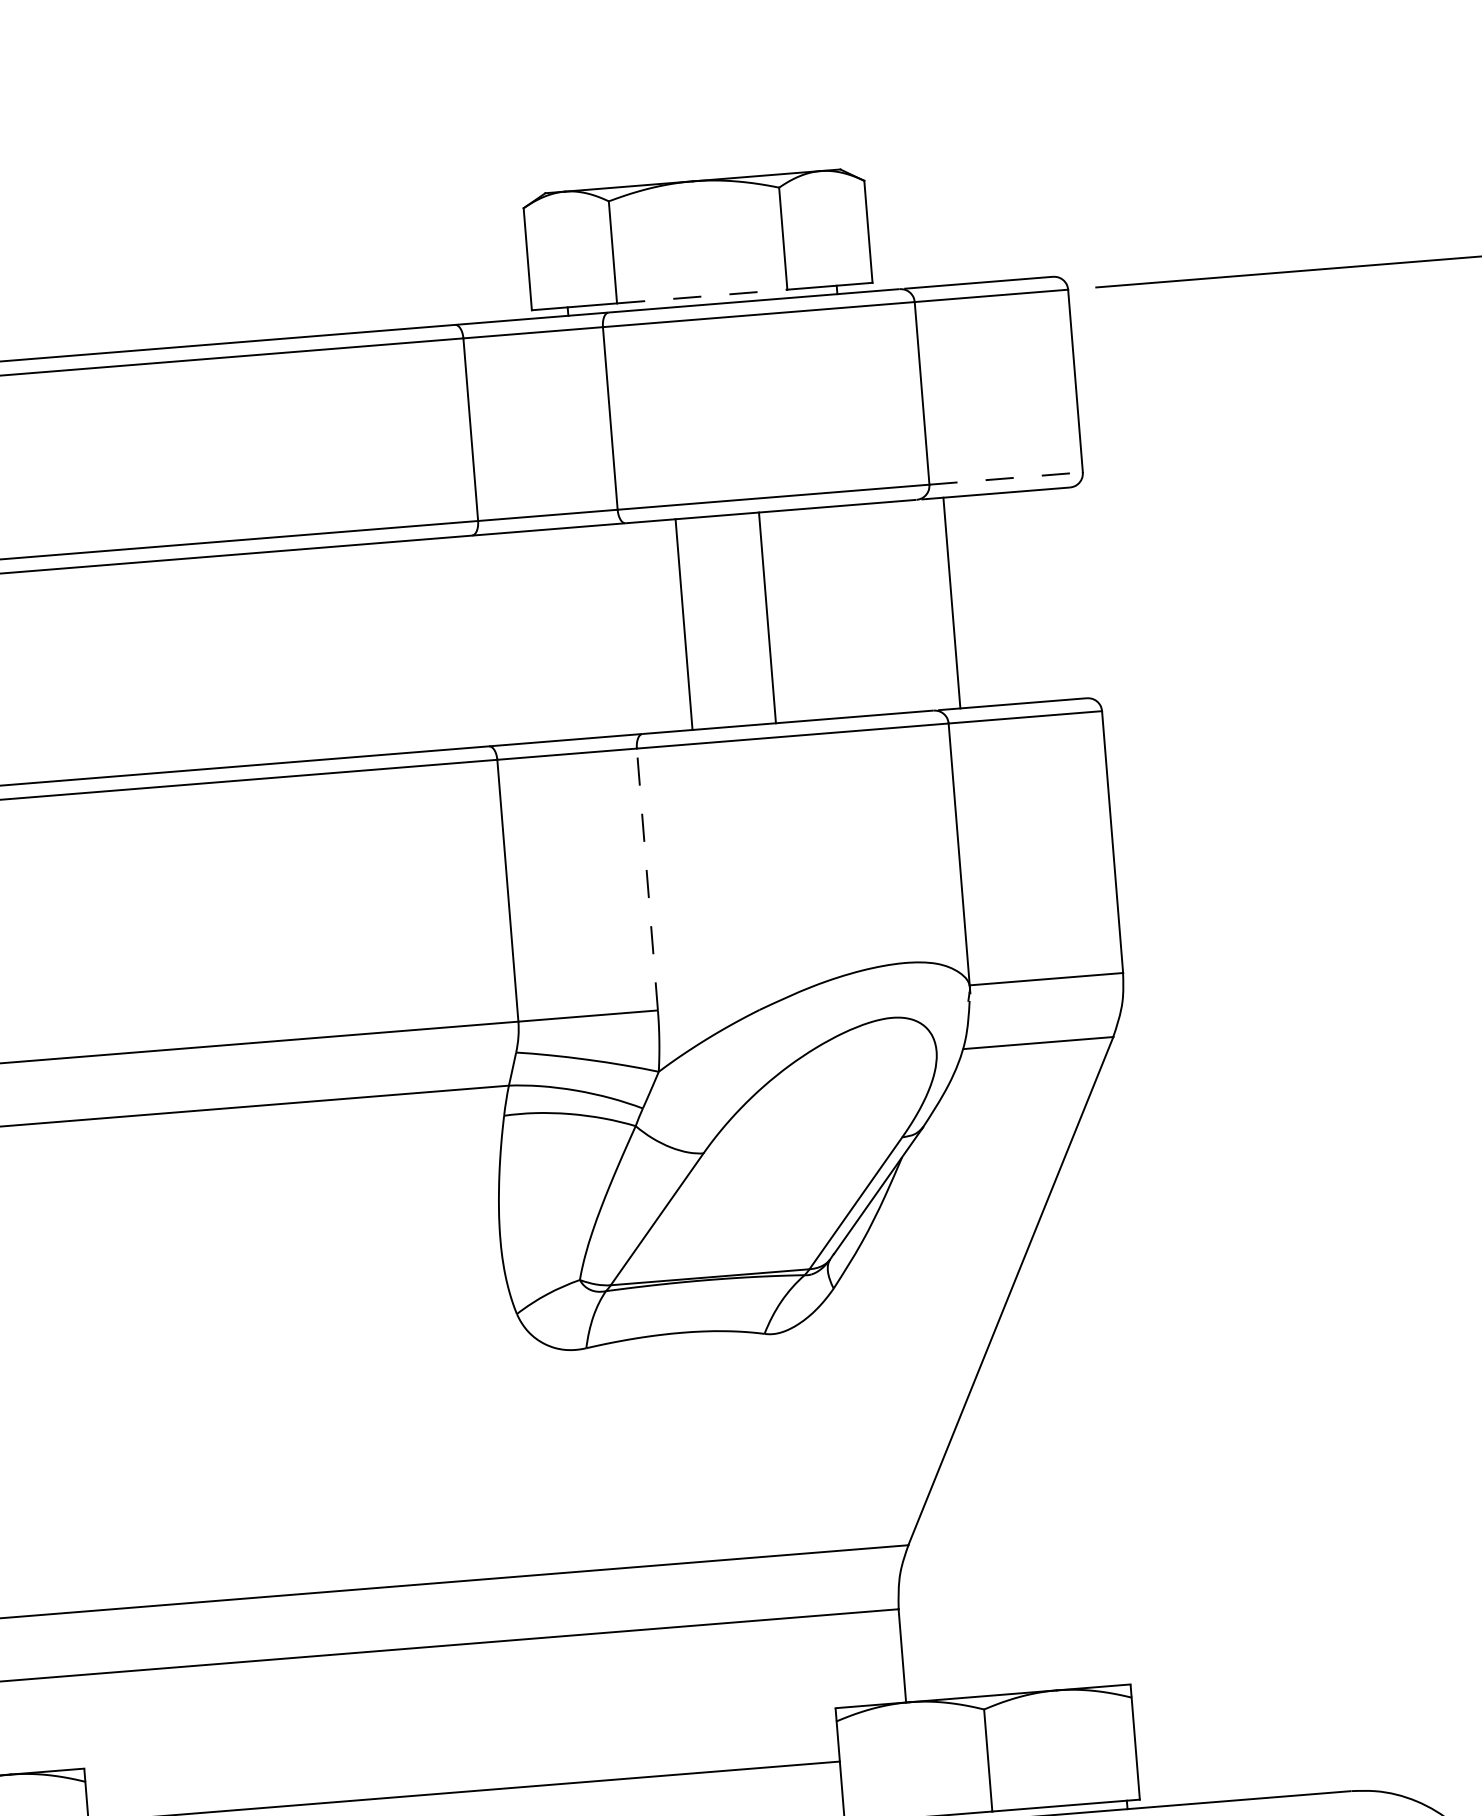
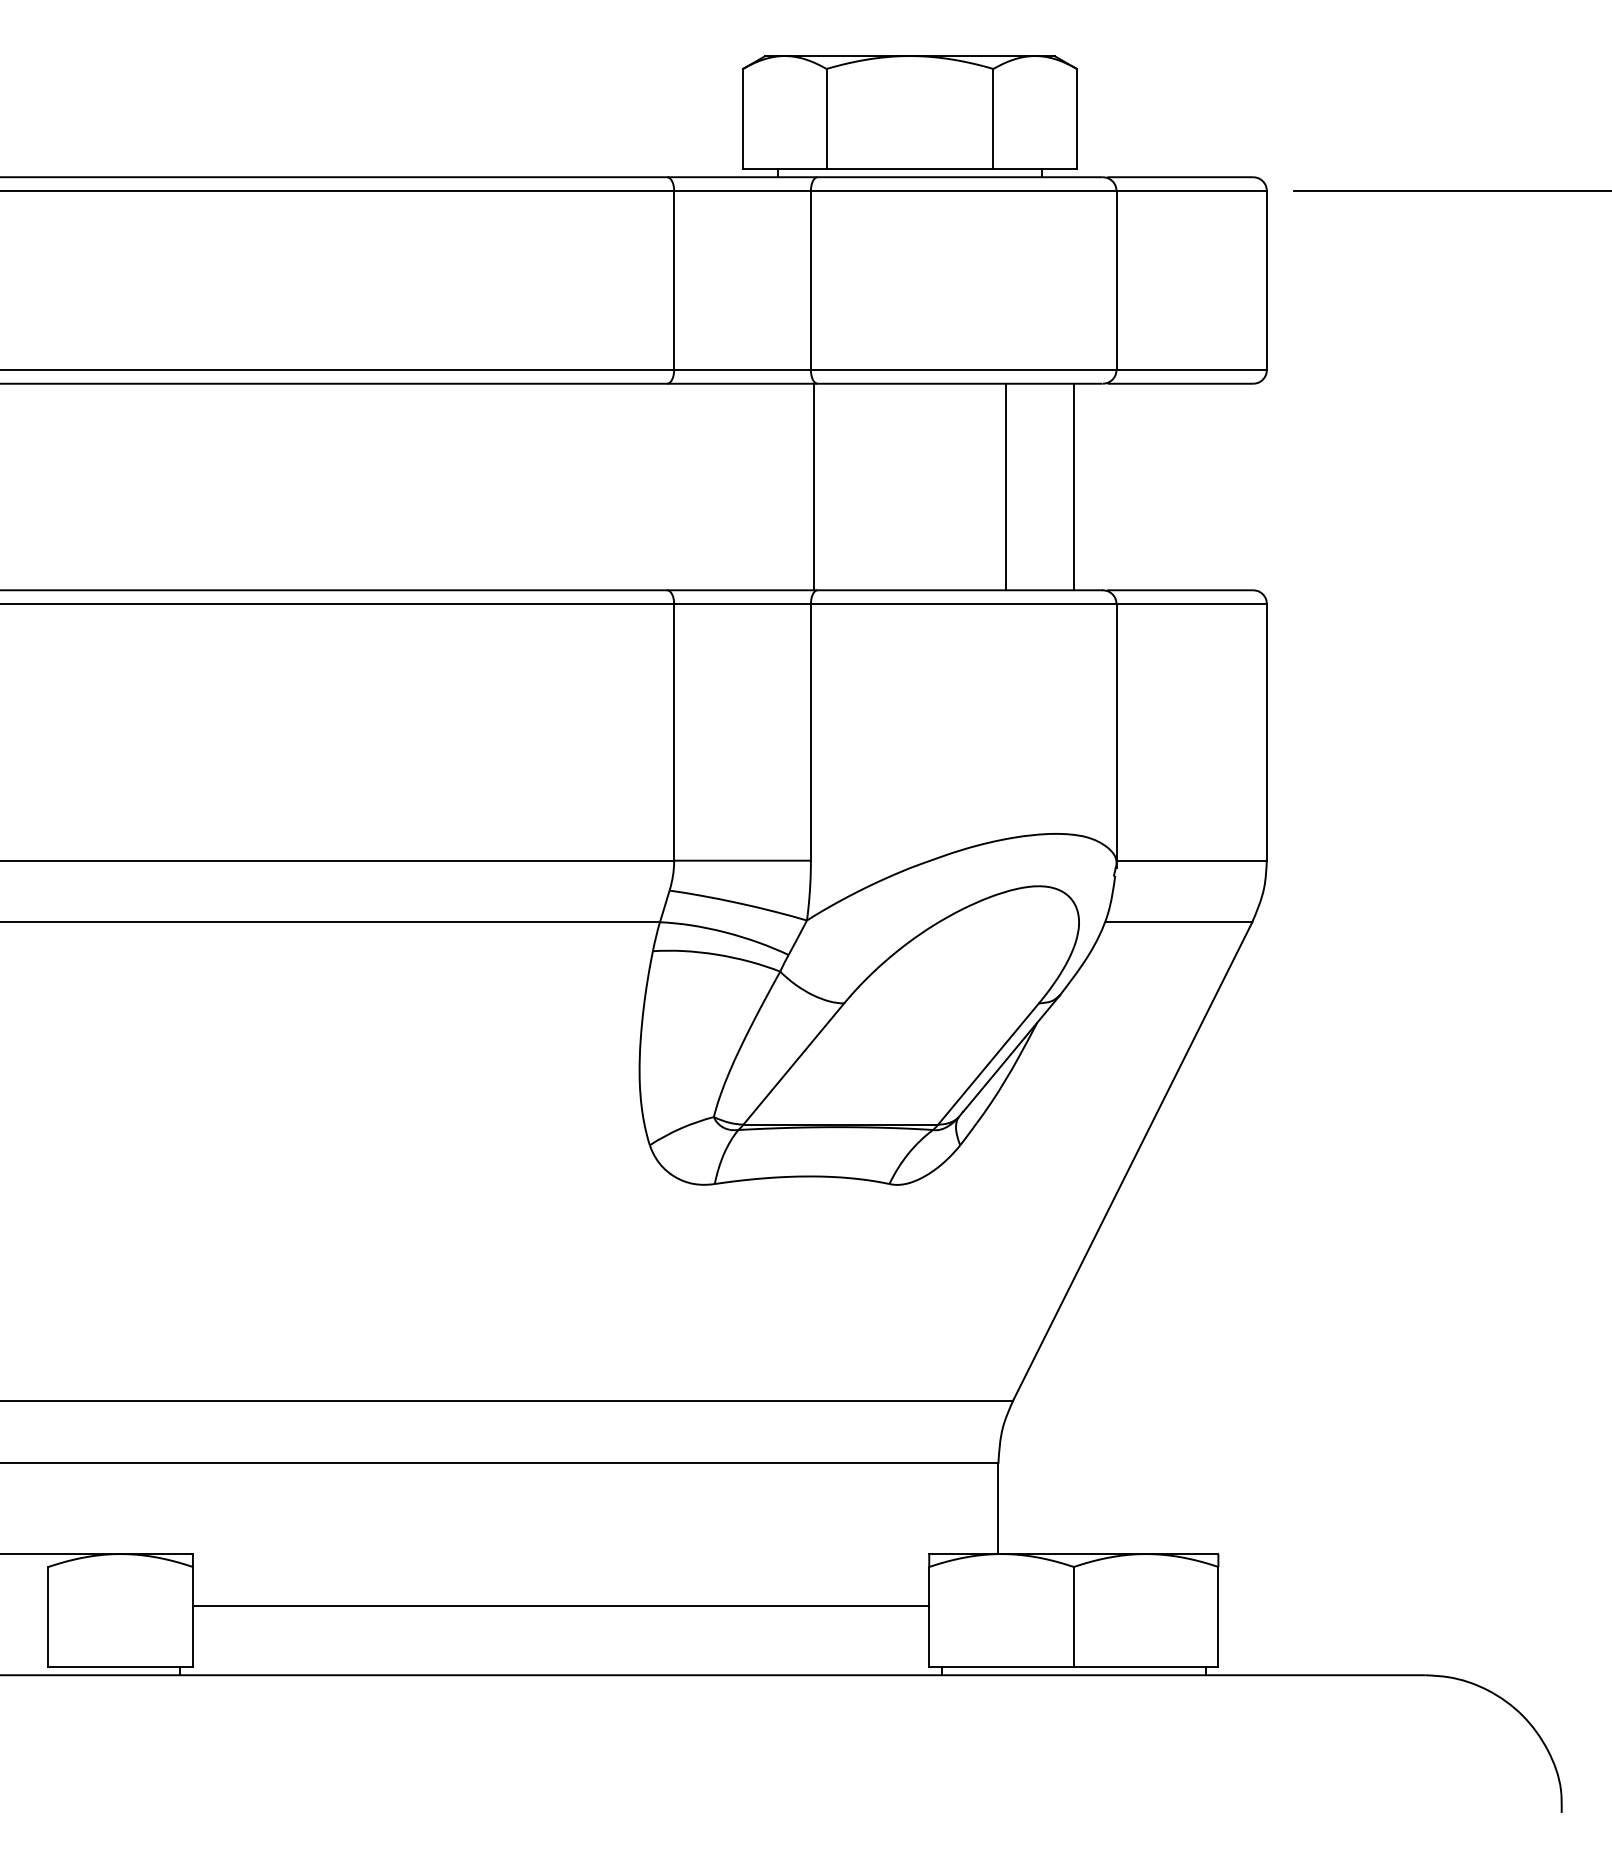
line: (702, 296) -> (910, 168), dashed -> solid
line: (1006, 477) -> (1192, 369), dashed -> solid
line: (952, 602) -> (1074, 486), moved
line: (767, 617) -> (1006, 486), moved
line: (683, 624) -> (813, 486), moved
line: (646, 878) -> (810, 731), dashed -> solid

